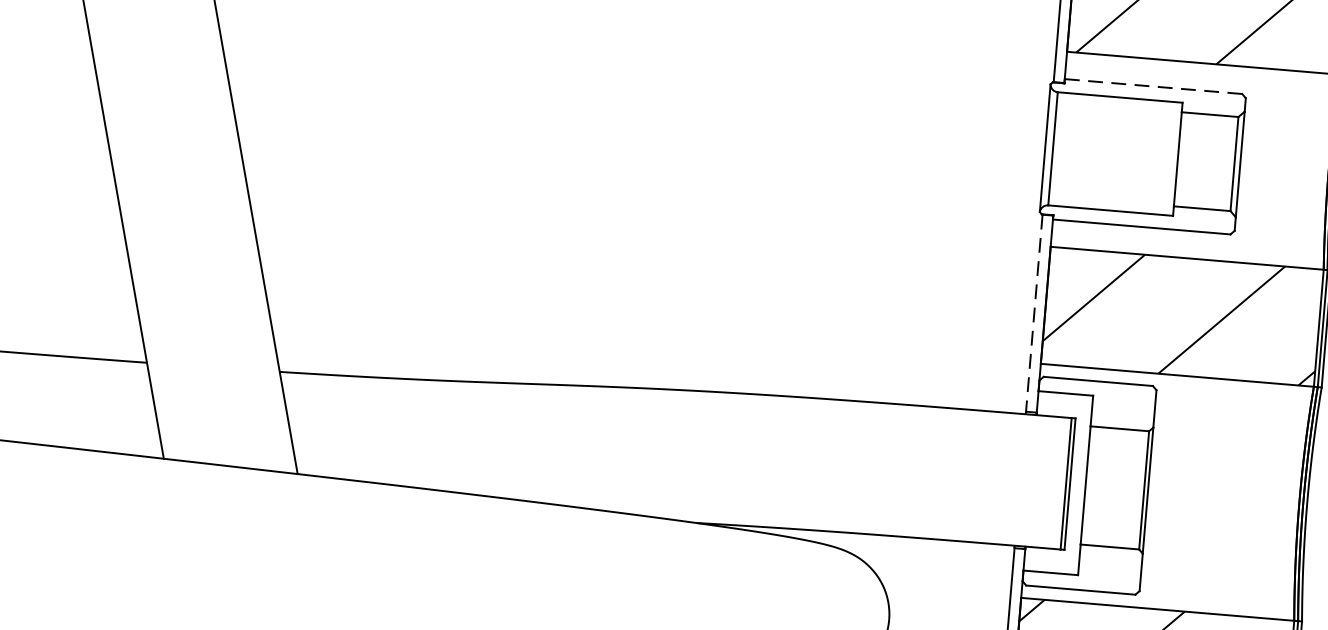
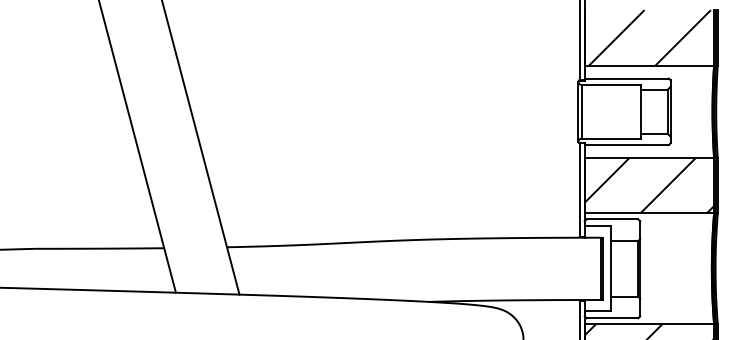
line: (1152, 86) -> (626, 78), dashed -> solid
line: (1034, 312) -> (579, 189), dashed -> solid

